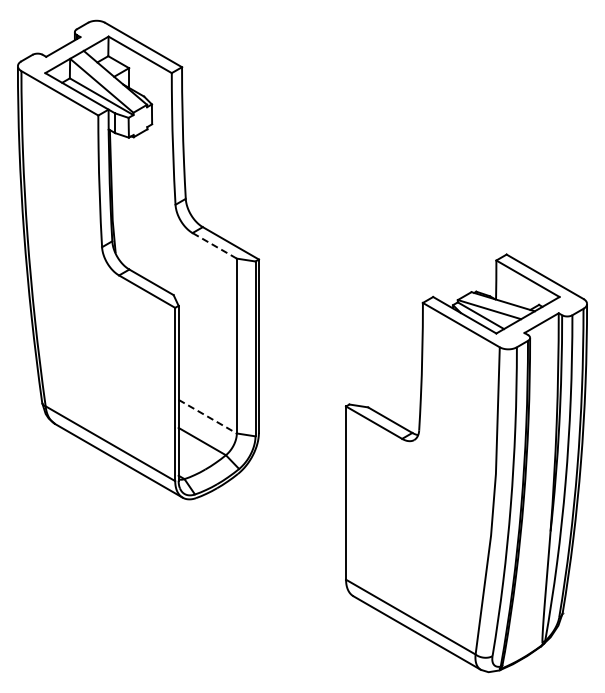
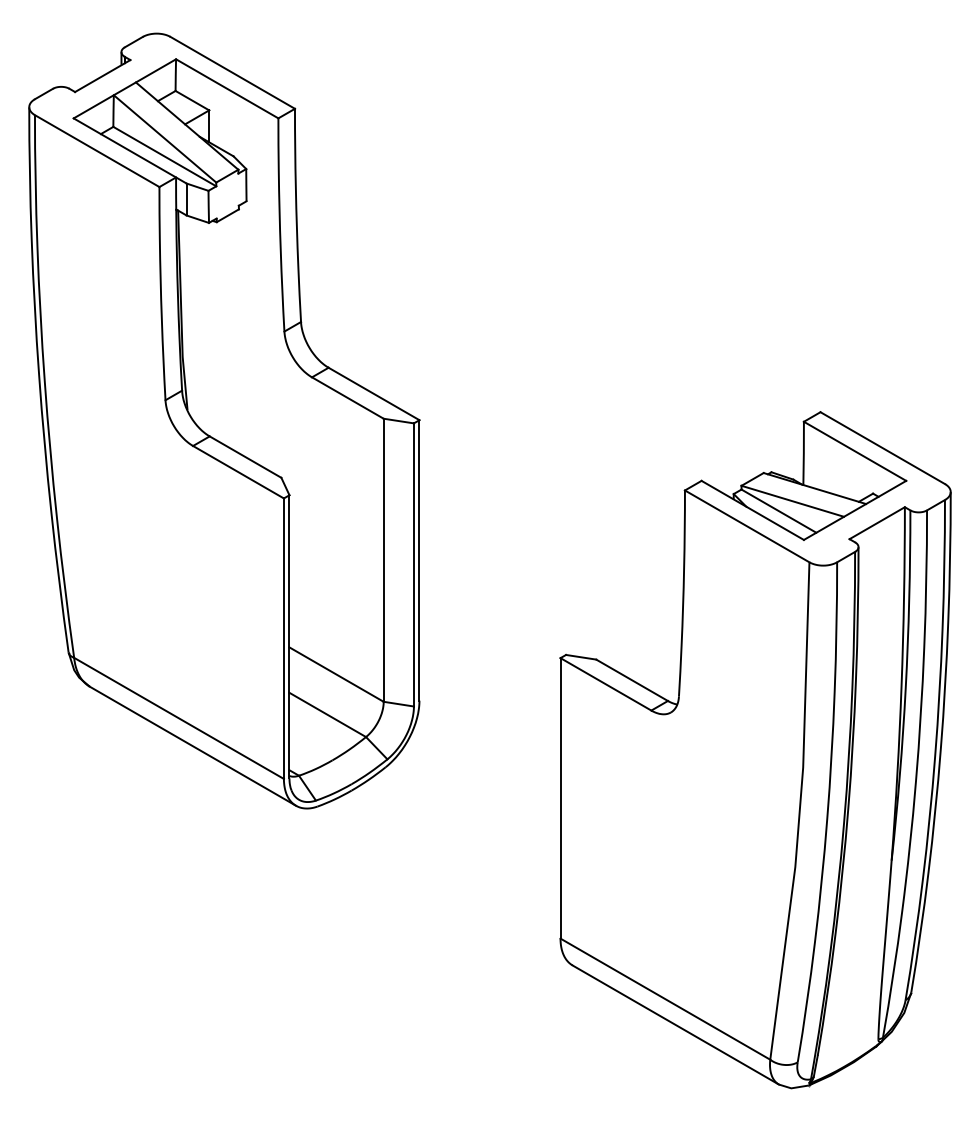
line: (214, 245) -> (347, 397), dashed -> solid
line: (207, 416) -> (336, 674), dashed -> solid

